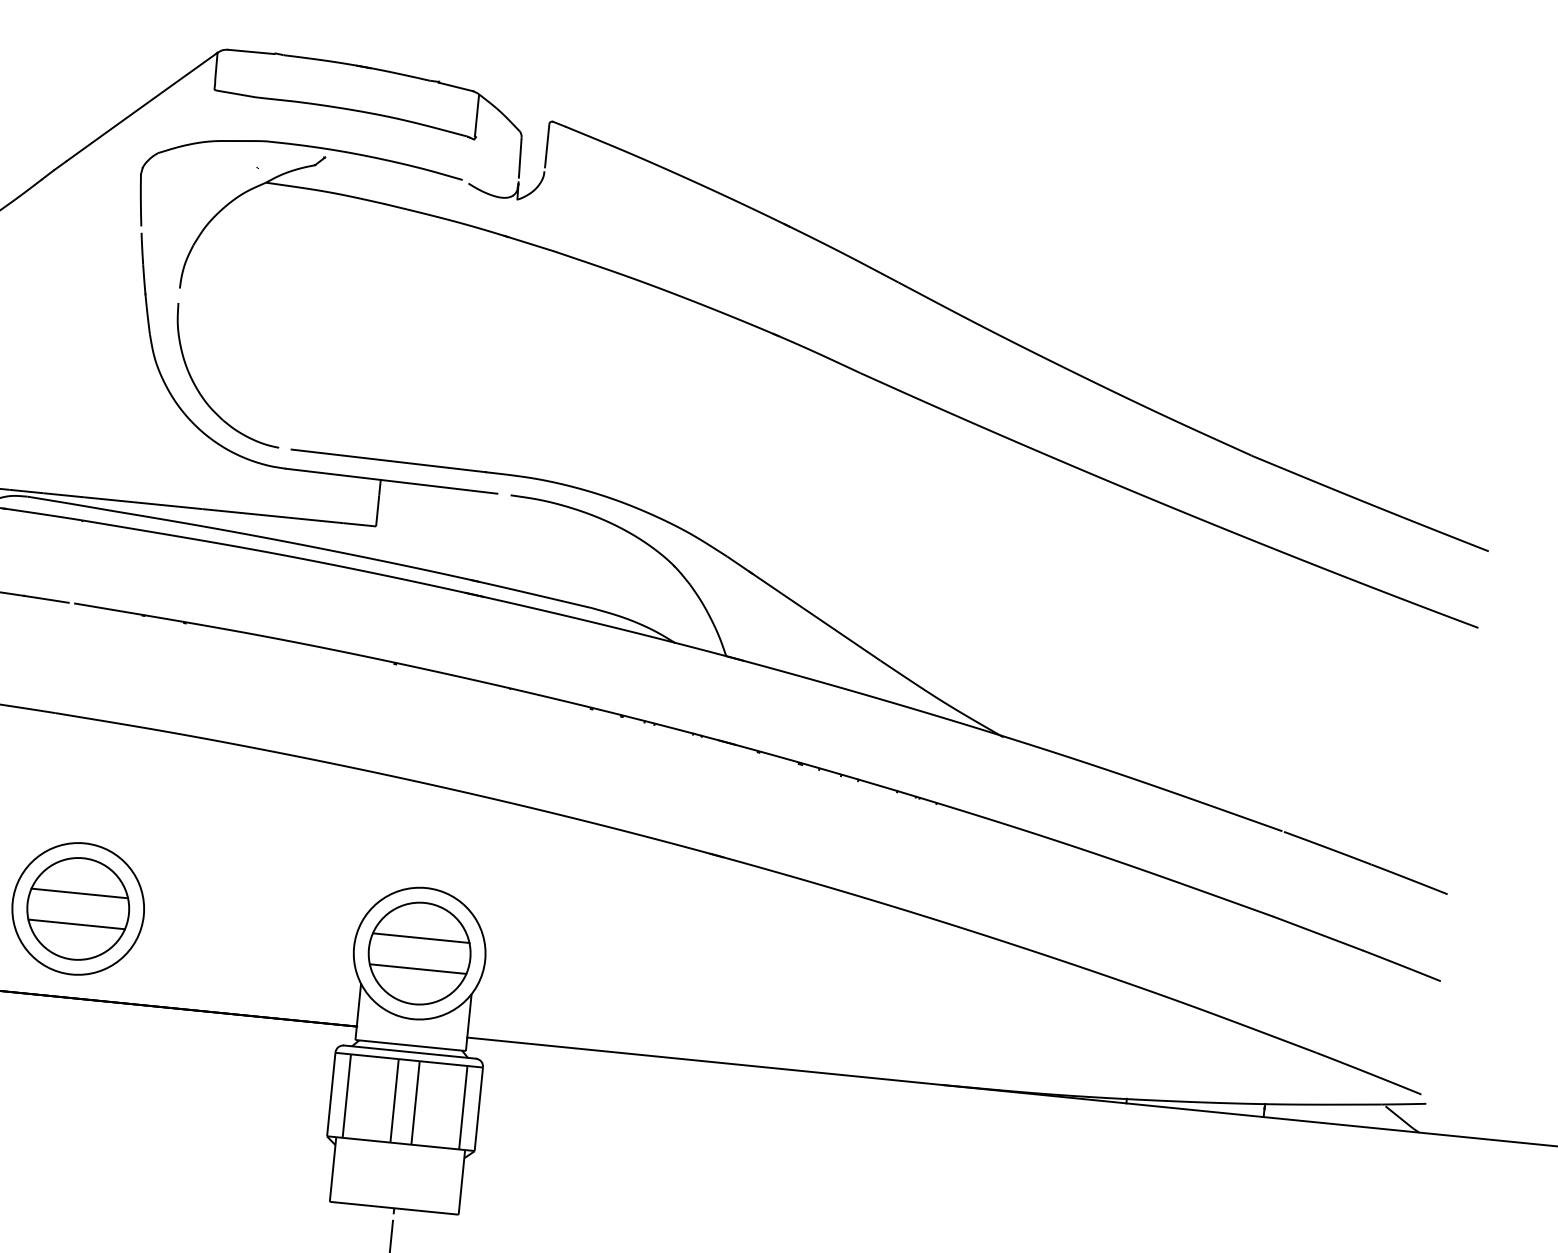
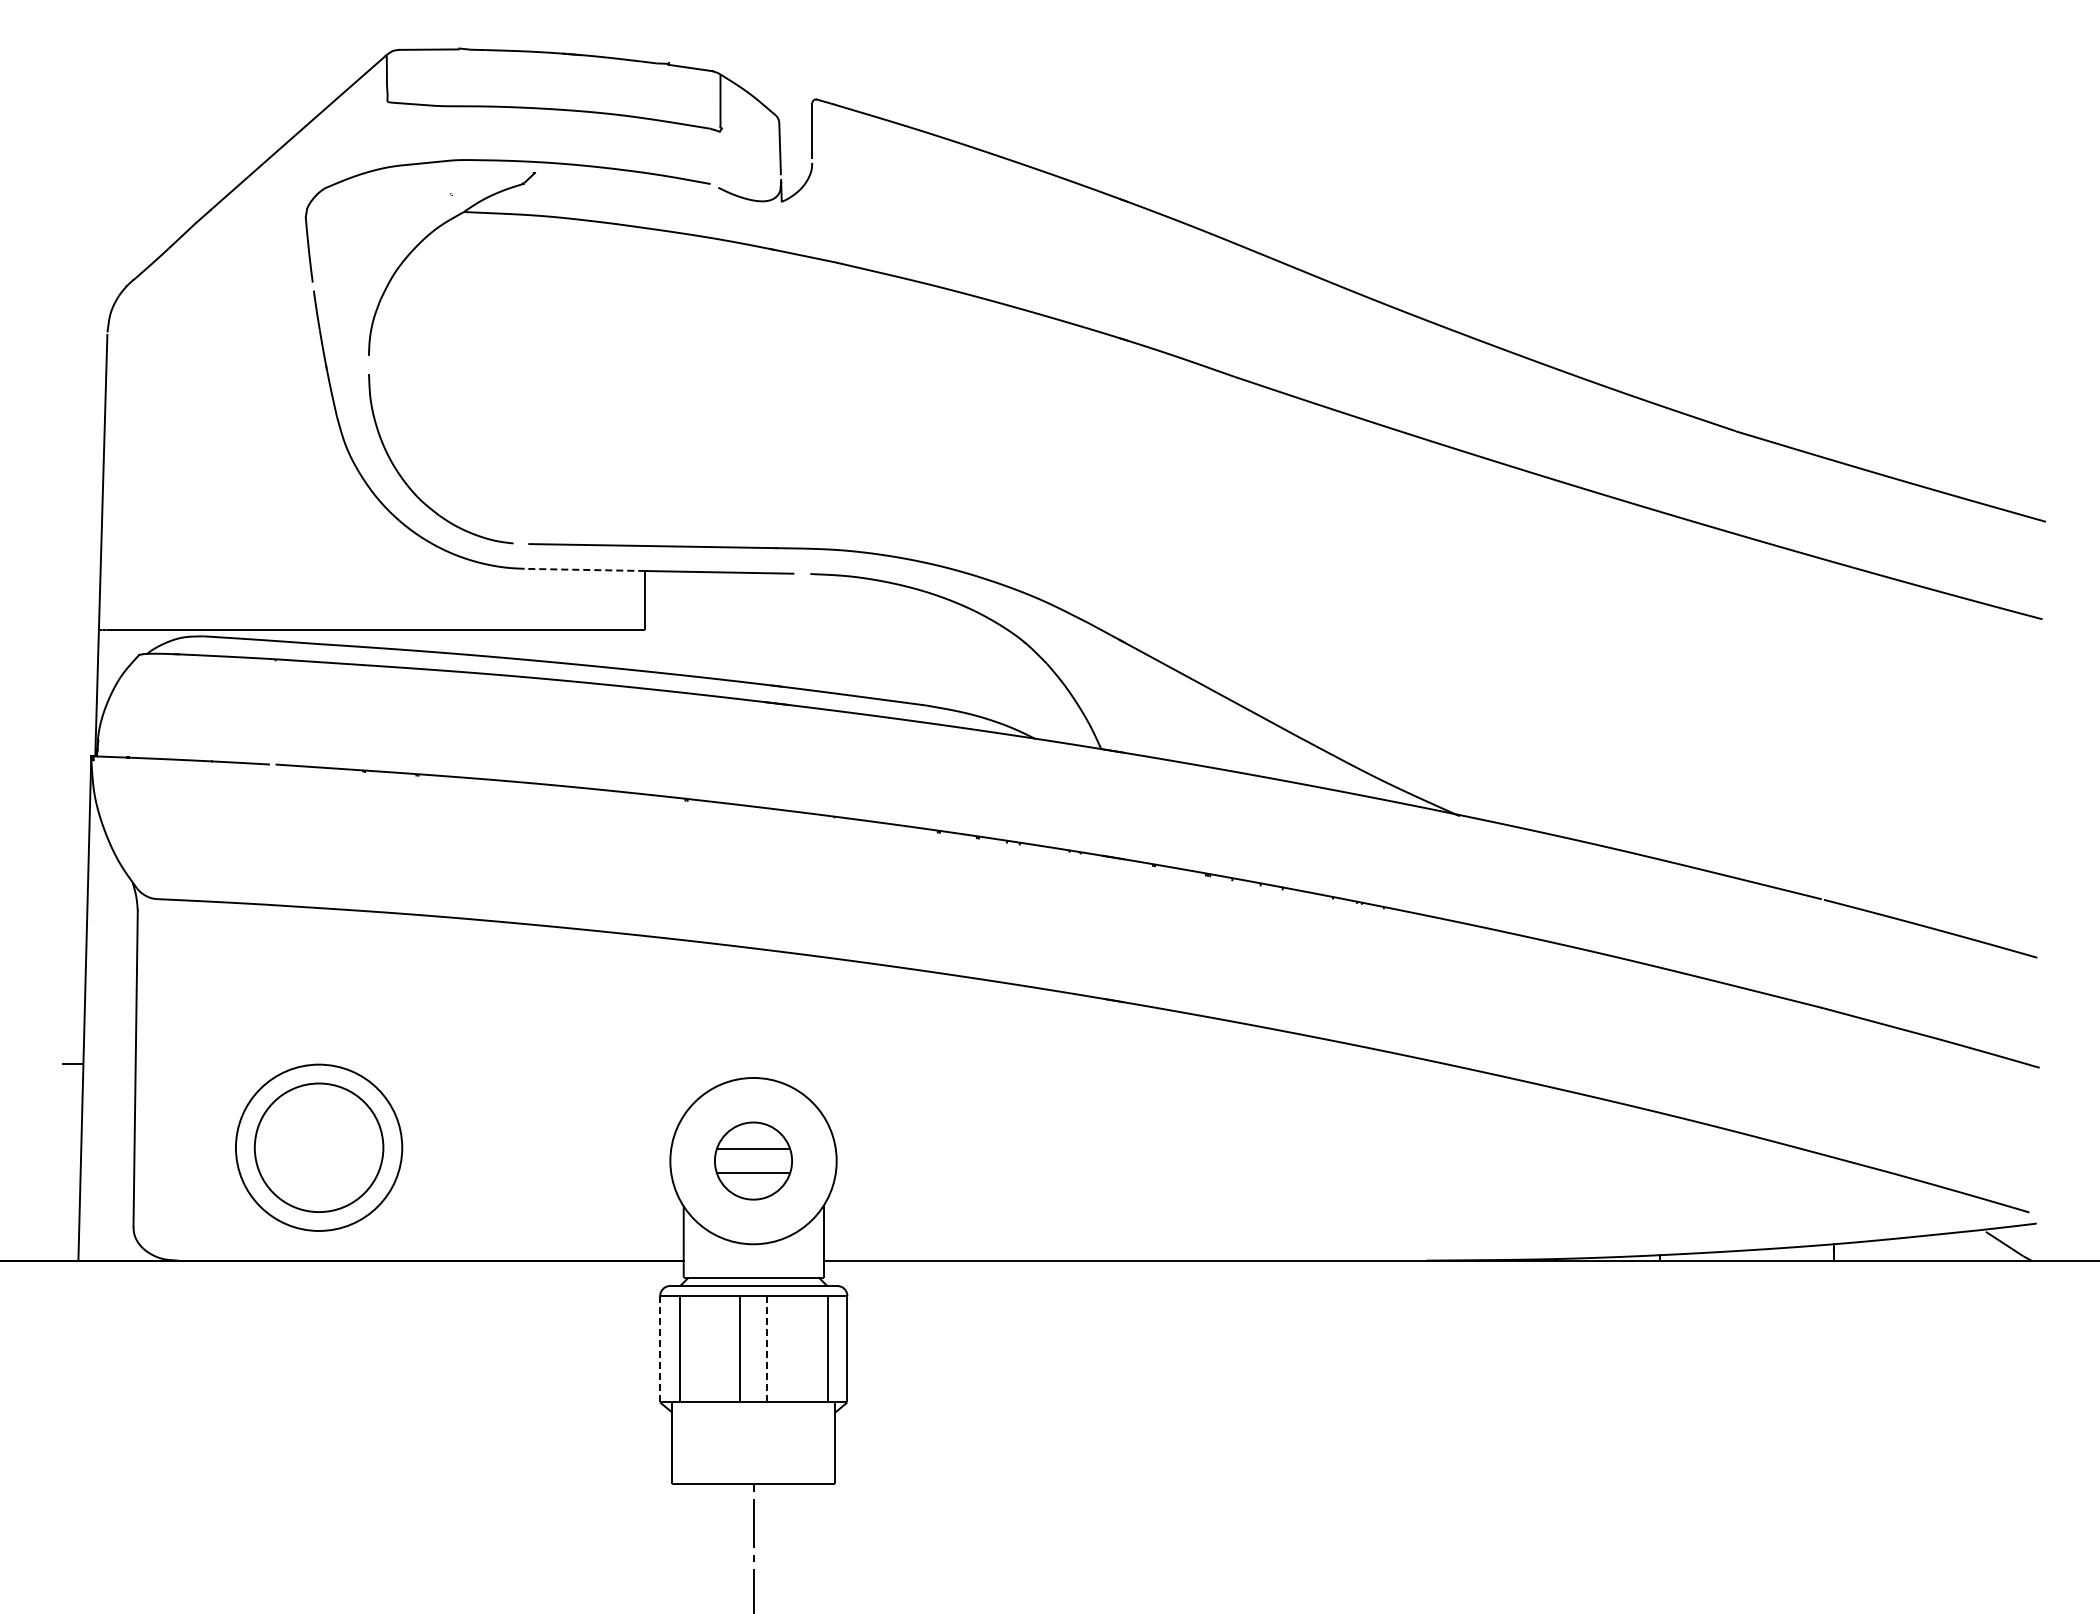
line: (332, 473) -> (584, 569), solid -> dashed
line: (79, 893) -> (318, 1128), removed
line: (76, 924) -> (318, 1167), removed
part: (419, 953) -> (753, 1160), size x0.6
line: (331, 1094) -> (660, 1349), solid -> dashed
line: (415, 1103) -> (767, 1349), solid -> dashed

